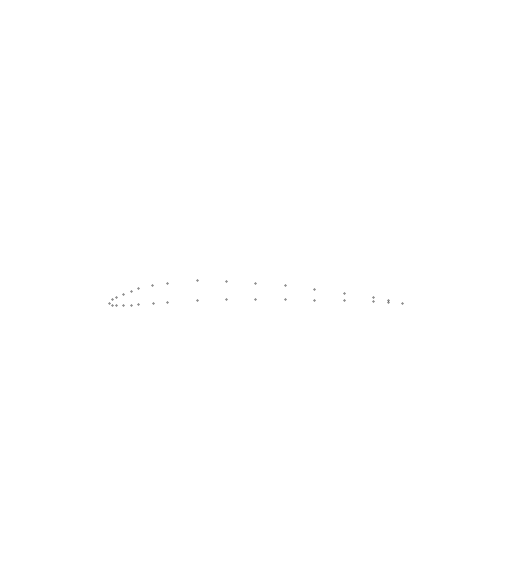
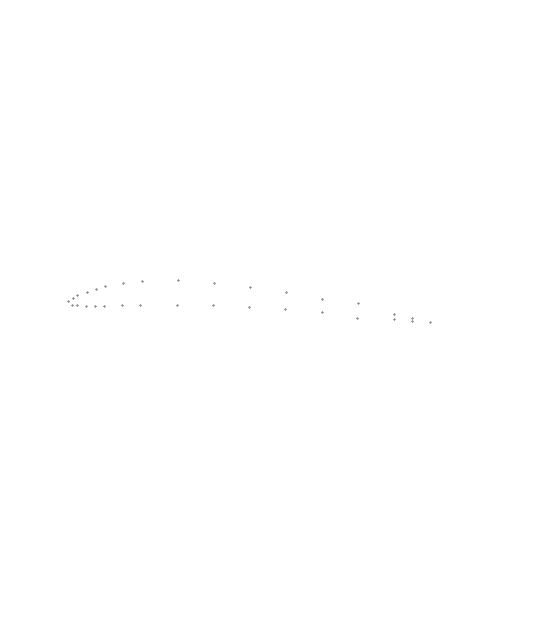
part: (344, 296) -> (359, 310), size x1.6

